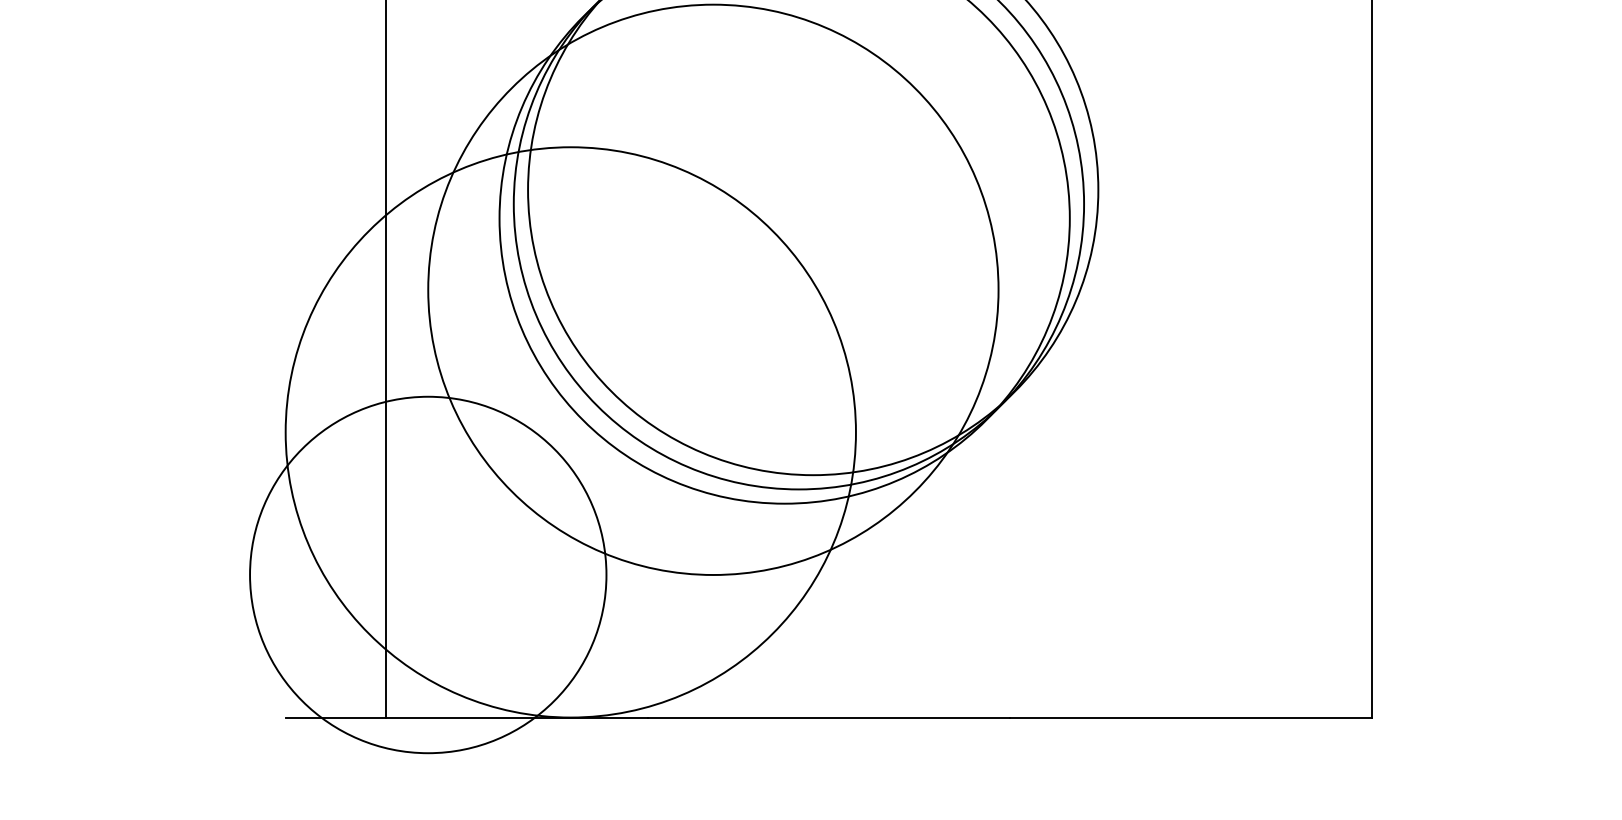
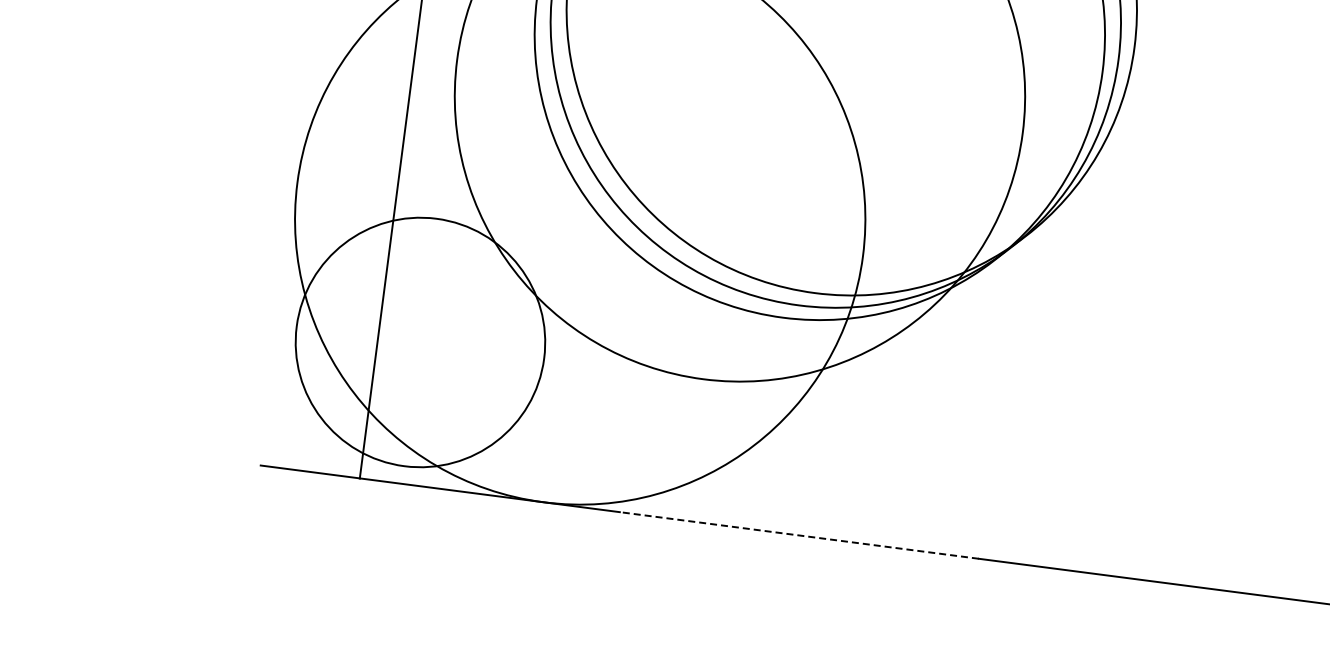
circle: (428, 574) -> (420, 342), size x0.7
line: (828, 717) -> (799, 535), solid -> dashed

